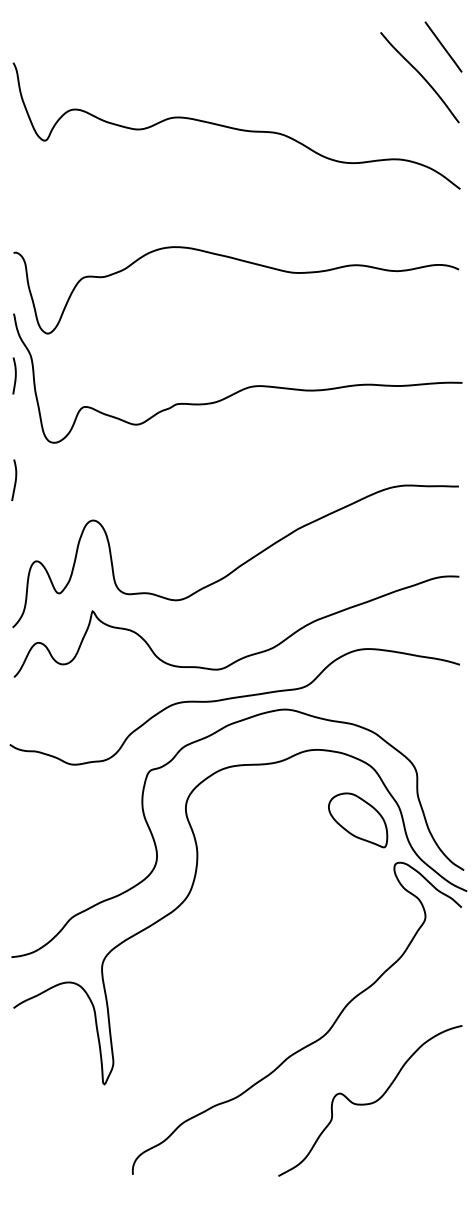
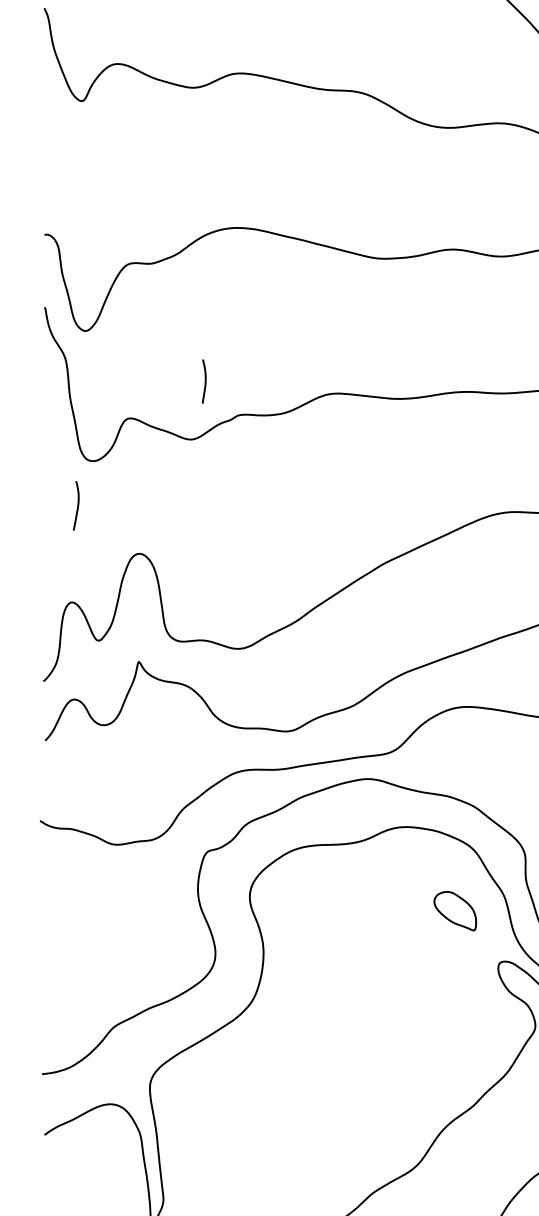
curve: (15, 375) -> (205, 380), moved
curve: (14, 480) -> (76, 506), moved
part: (358, 820) -> (455, 911), size x0.6

